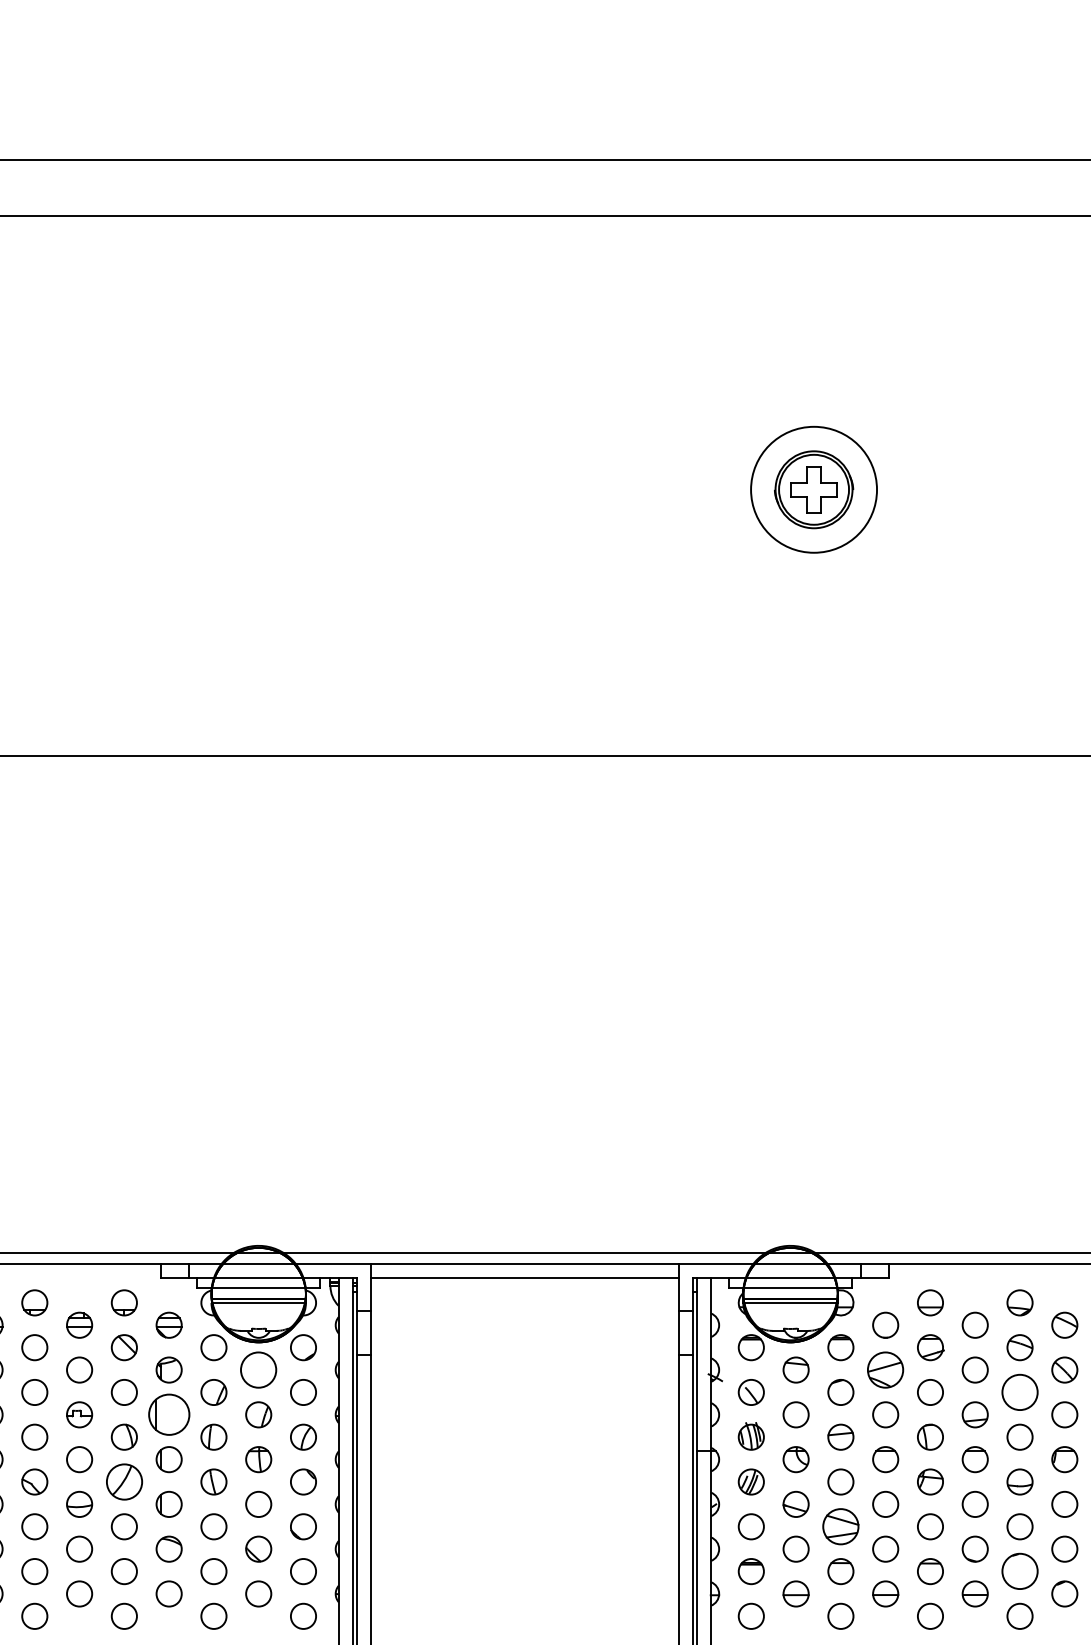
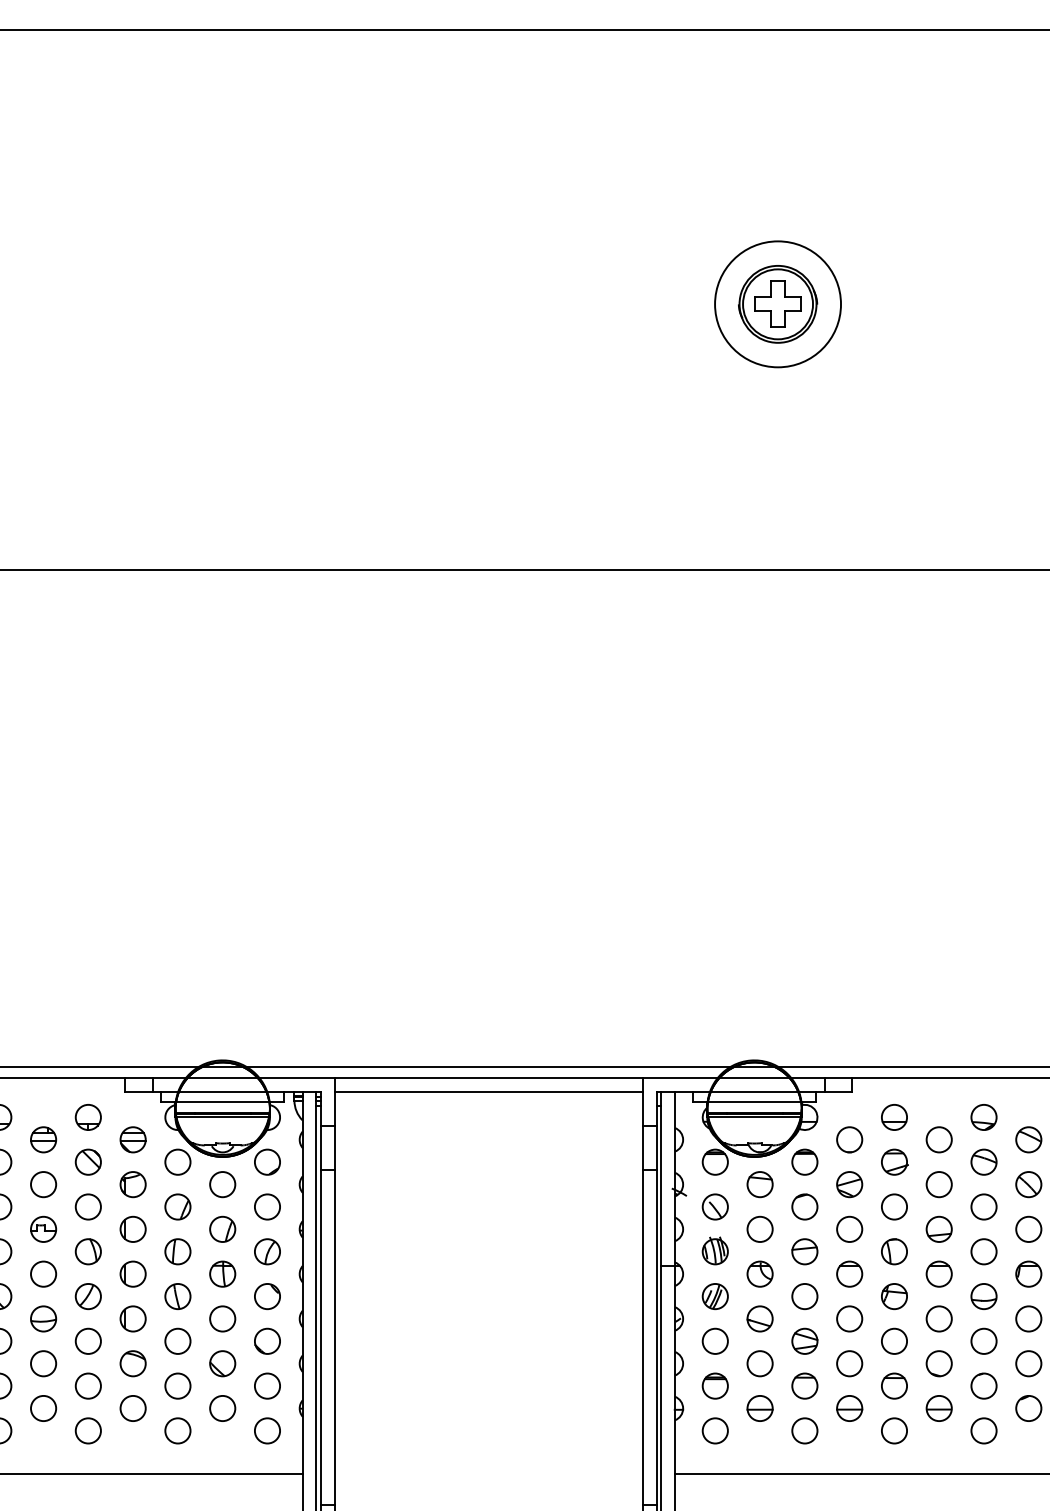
circle: (258, 1369) -> (222, 1184), size x0.71
part: (885, 1369) -> (849, 1184), size x0.71
circle: (1019, 1392) -> (983, 1207), size x0.71
part: (168, 1414) -> (132, 1229), size x0.62
part: (123, 1481) -> (87, 1296), size x0.71
part: (840, 1526) -> (804, 1341), size x0.71
circle: (1019, 1571) -> (983, 1386), size x0.71

